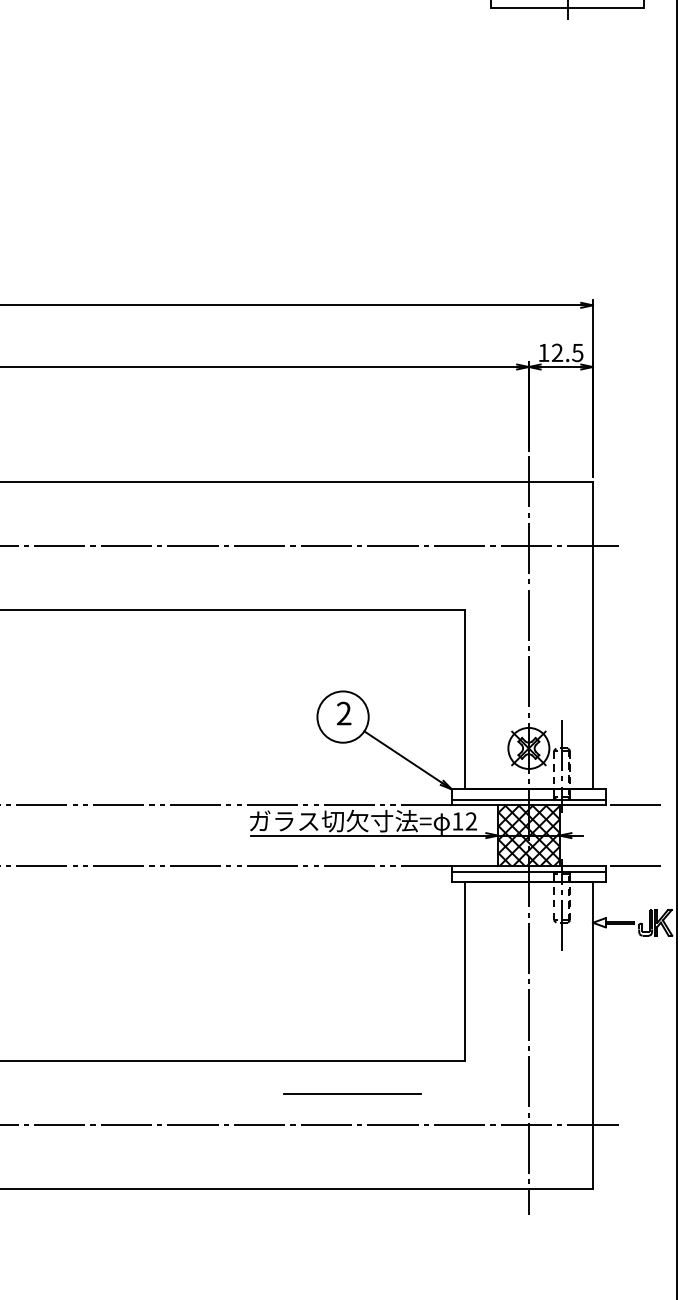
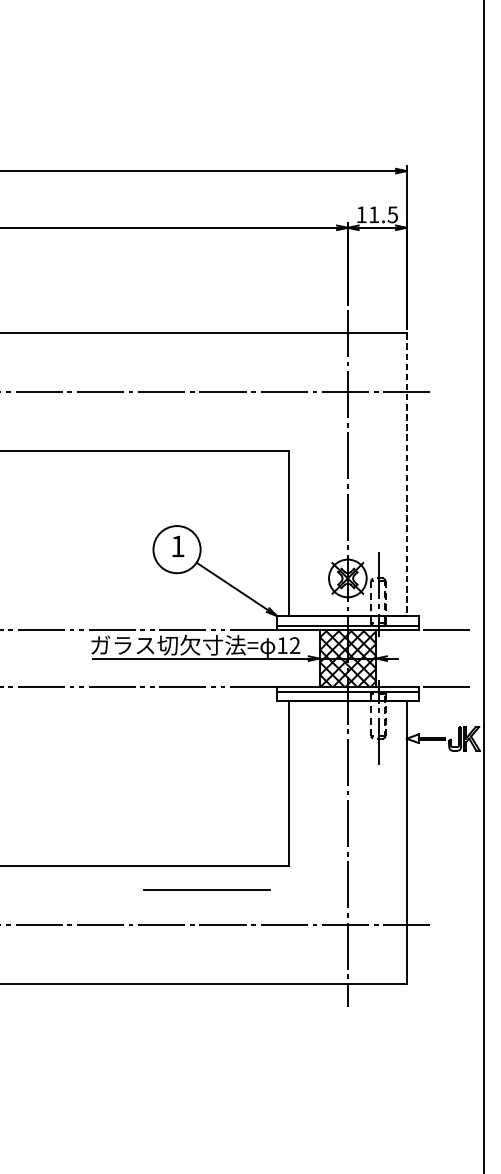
text: (557, 352) -> (374, 214), 12.5 -> 11.5
line: (592, 635) -> (406, 474), solid -> dashed
text: (343, 713) -> (177, 546), 2 -> 1
line: (352, 1093) -> (206, 890), moved

